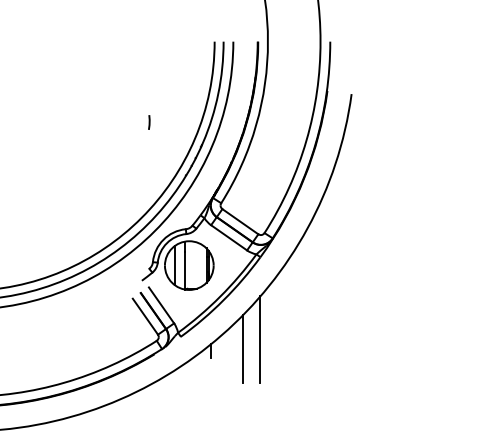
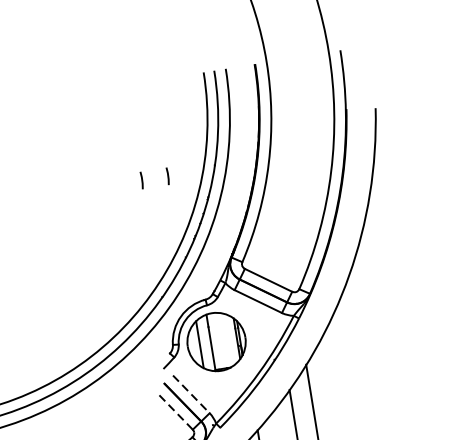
line: (171, 122) -> (168, 176), added
line: (161, 305) -> (191, 394), solid -> dashed
line: (145, 316) -> (174, 410), solid -> dashed

